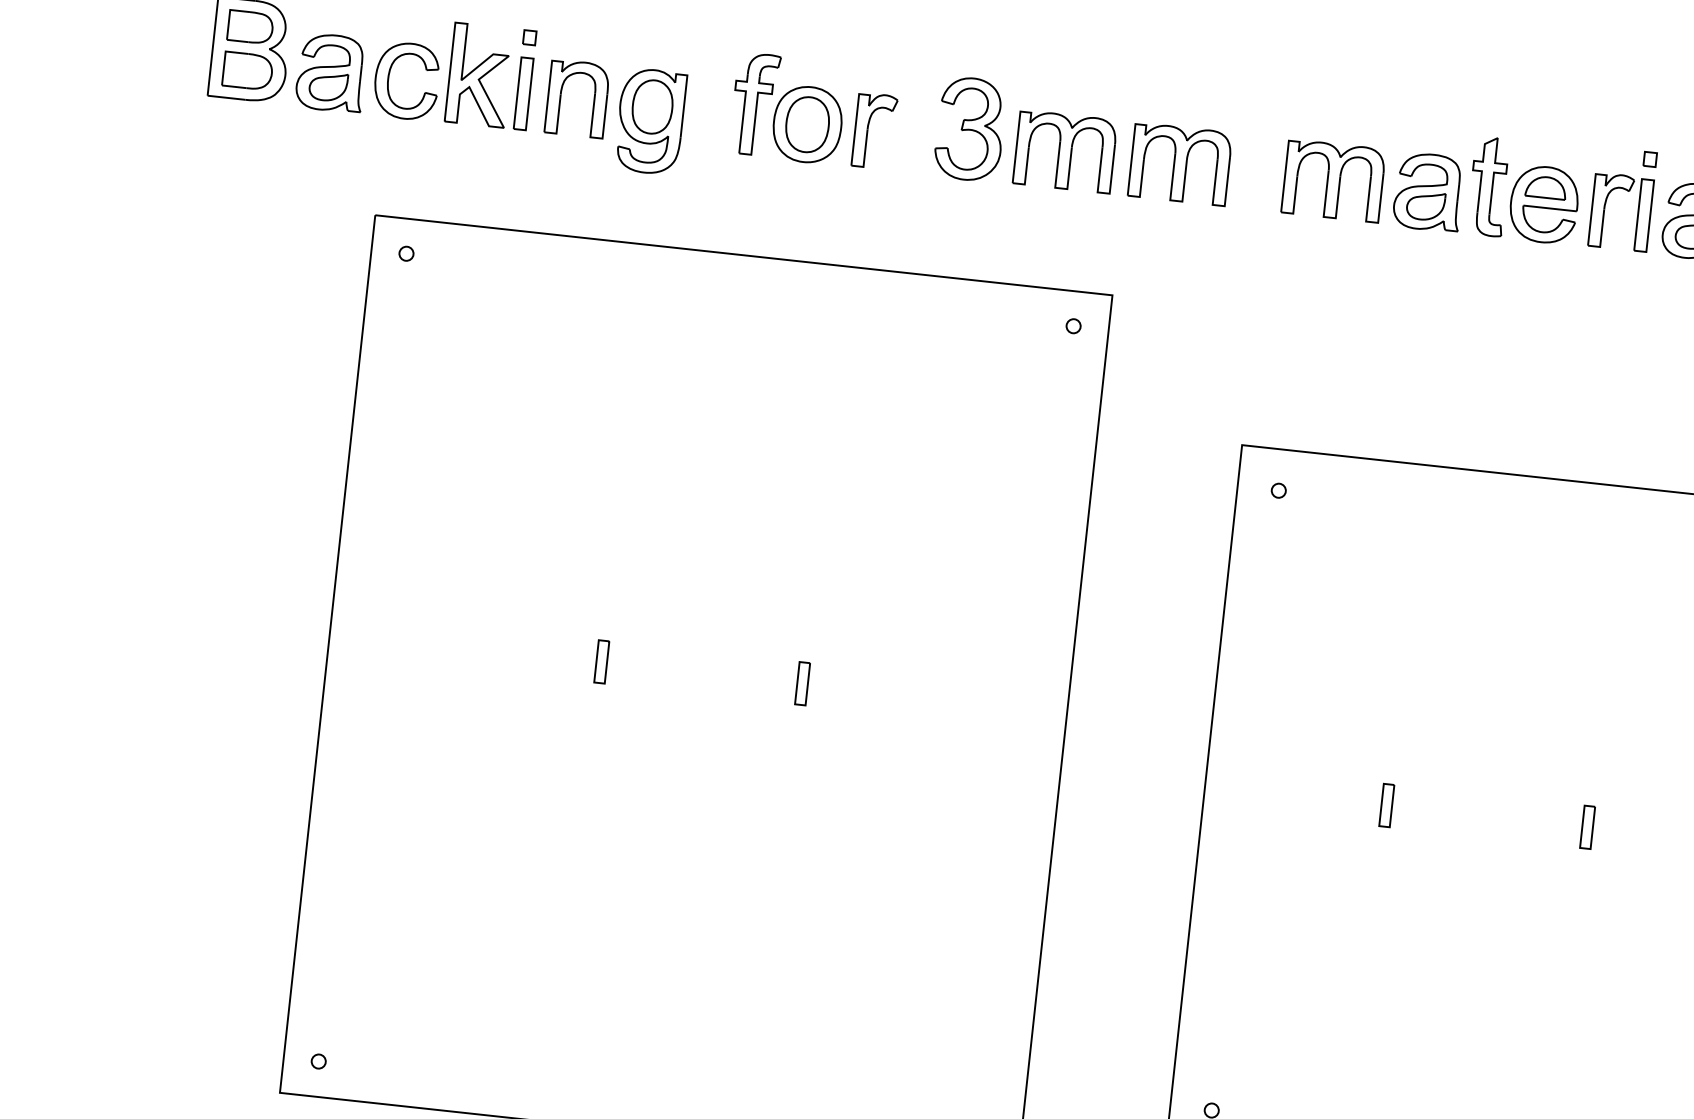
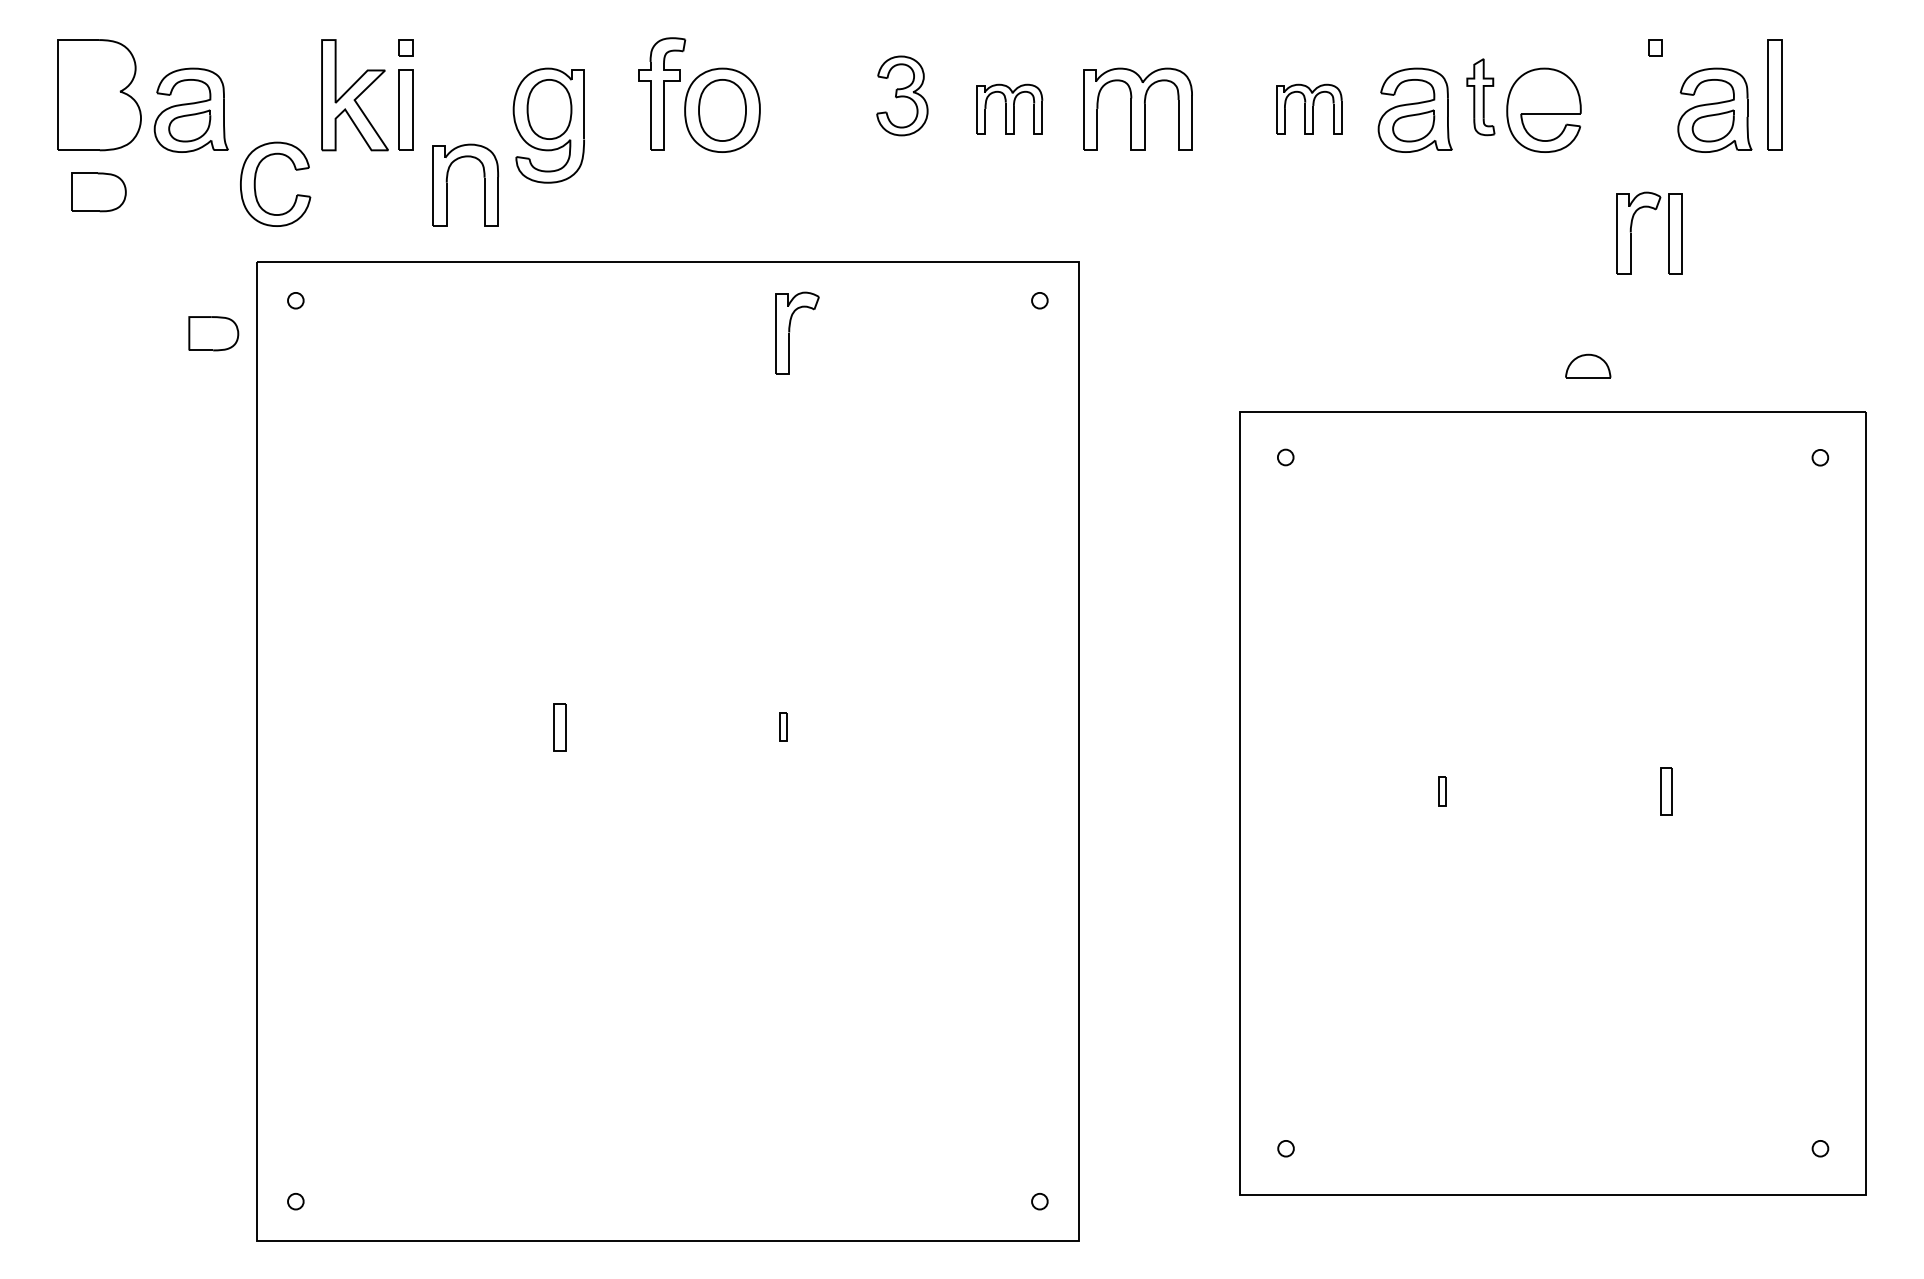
part: (250, 27) -> (213, 333), moved
part: (247, 71) -> (98, 192), moved
part: (390, 73) -> (256, 177), moved
part: (561, 96) -> (447, 184), moved
part: (868, 128) -> (790, 331), moved
part: (970, 128) -> (902, 95), size x0.7
part: (1065, 150) -> (1009, 108), size x0.6
part: (1334, 180) -> (1309, 108), size x0.6
part: (1488, 186) -> (1480, 97), size x0.7
part: (1546, 186) -> (1588, 365), moved
part: (1604, 209) -> (1631, 232), moved
part: (802, 683) -> (783, 727), size x0.6
part: (1386, 805) -> (1442, 791), size x0.6

